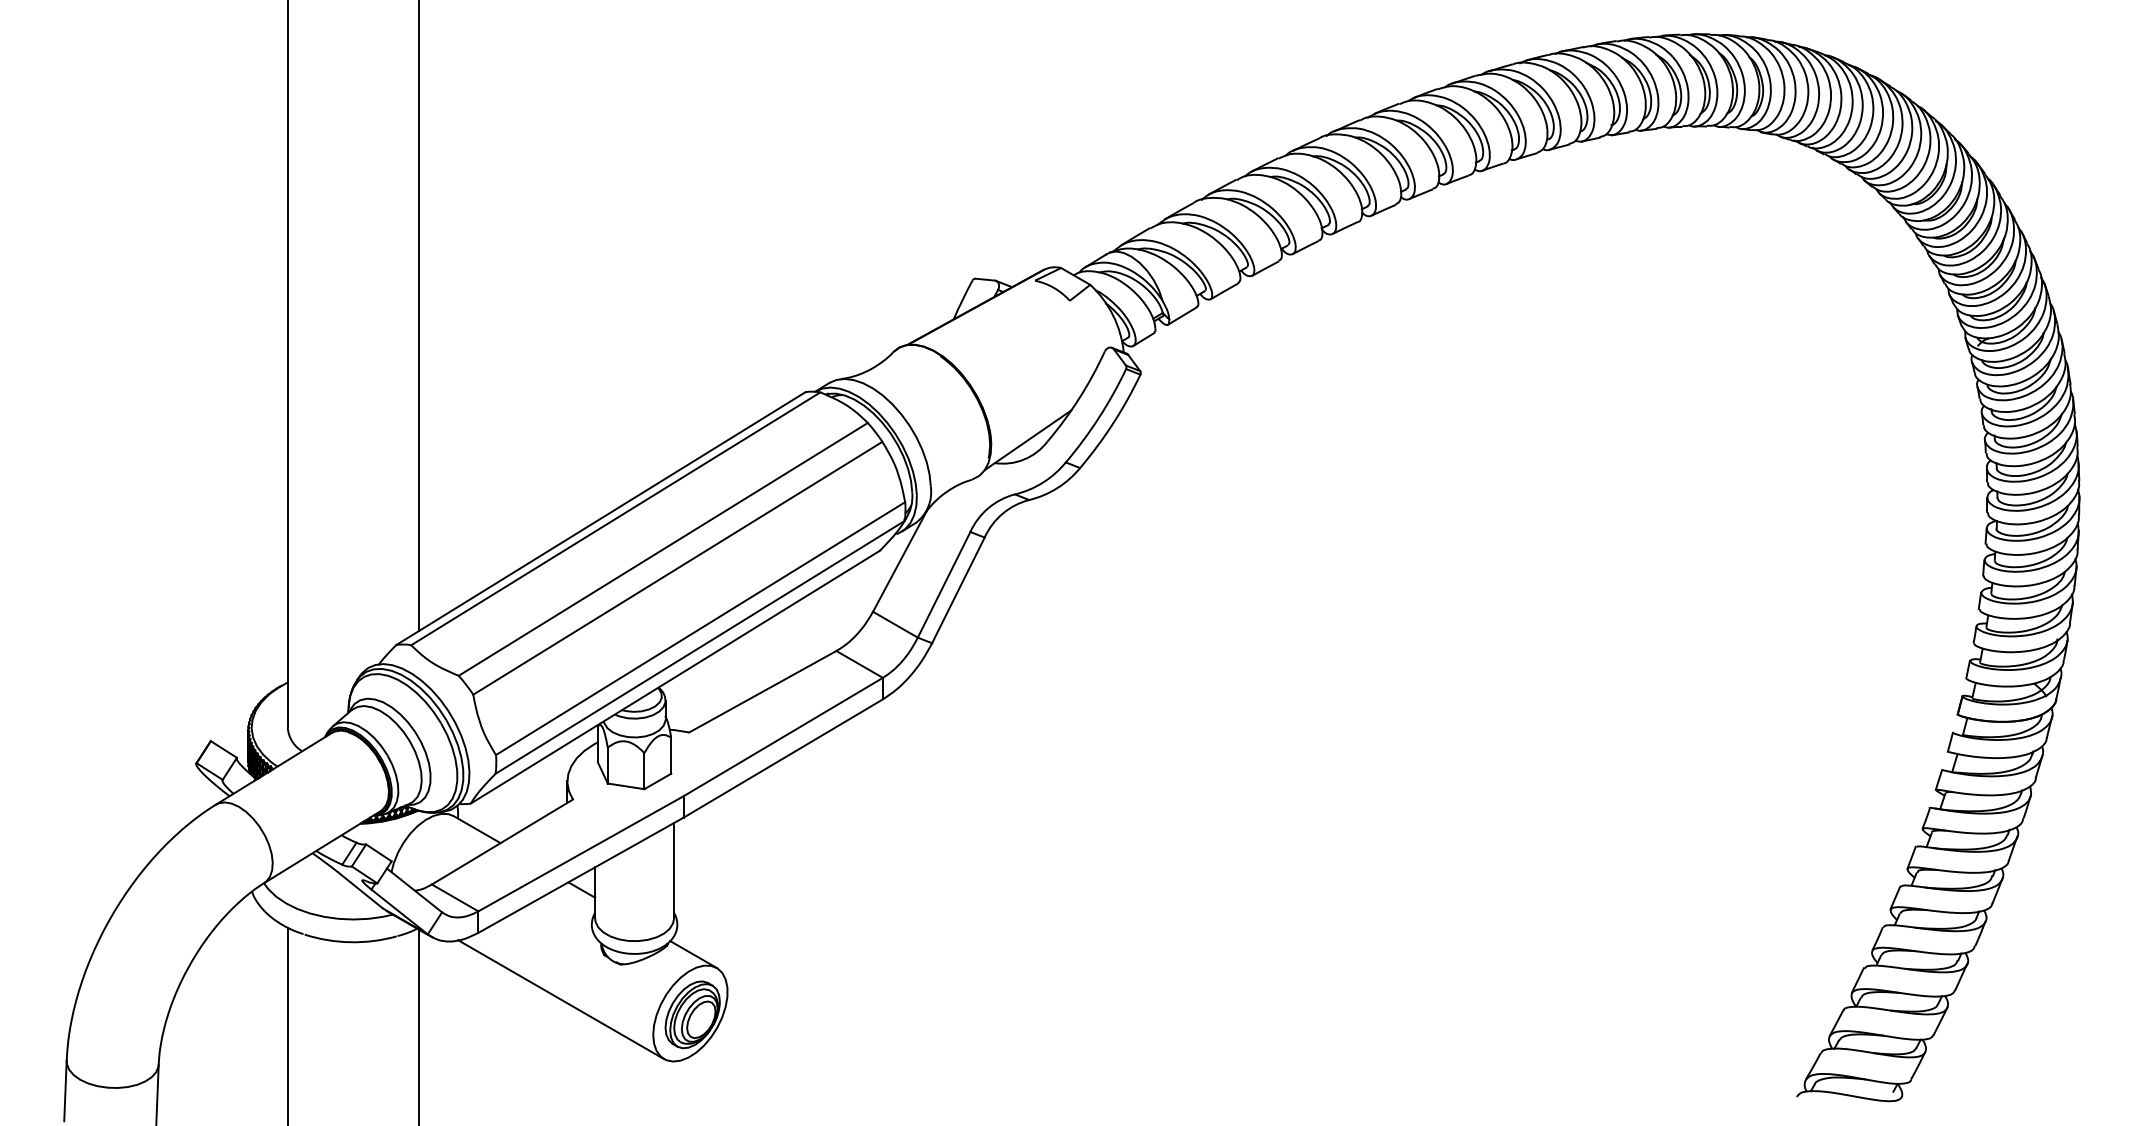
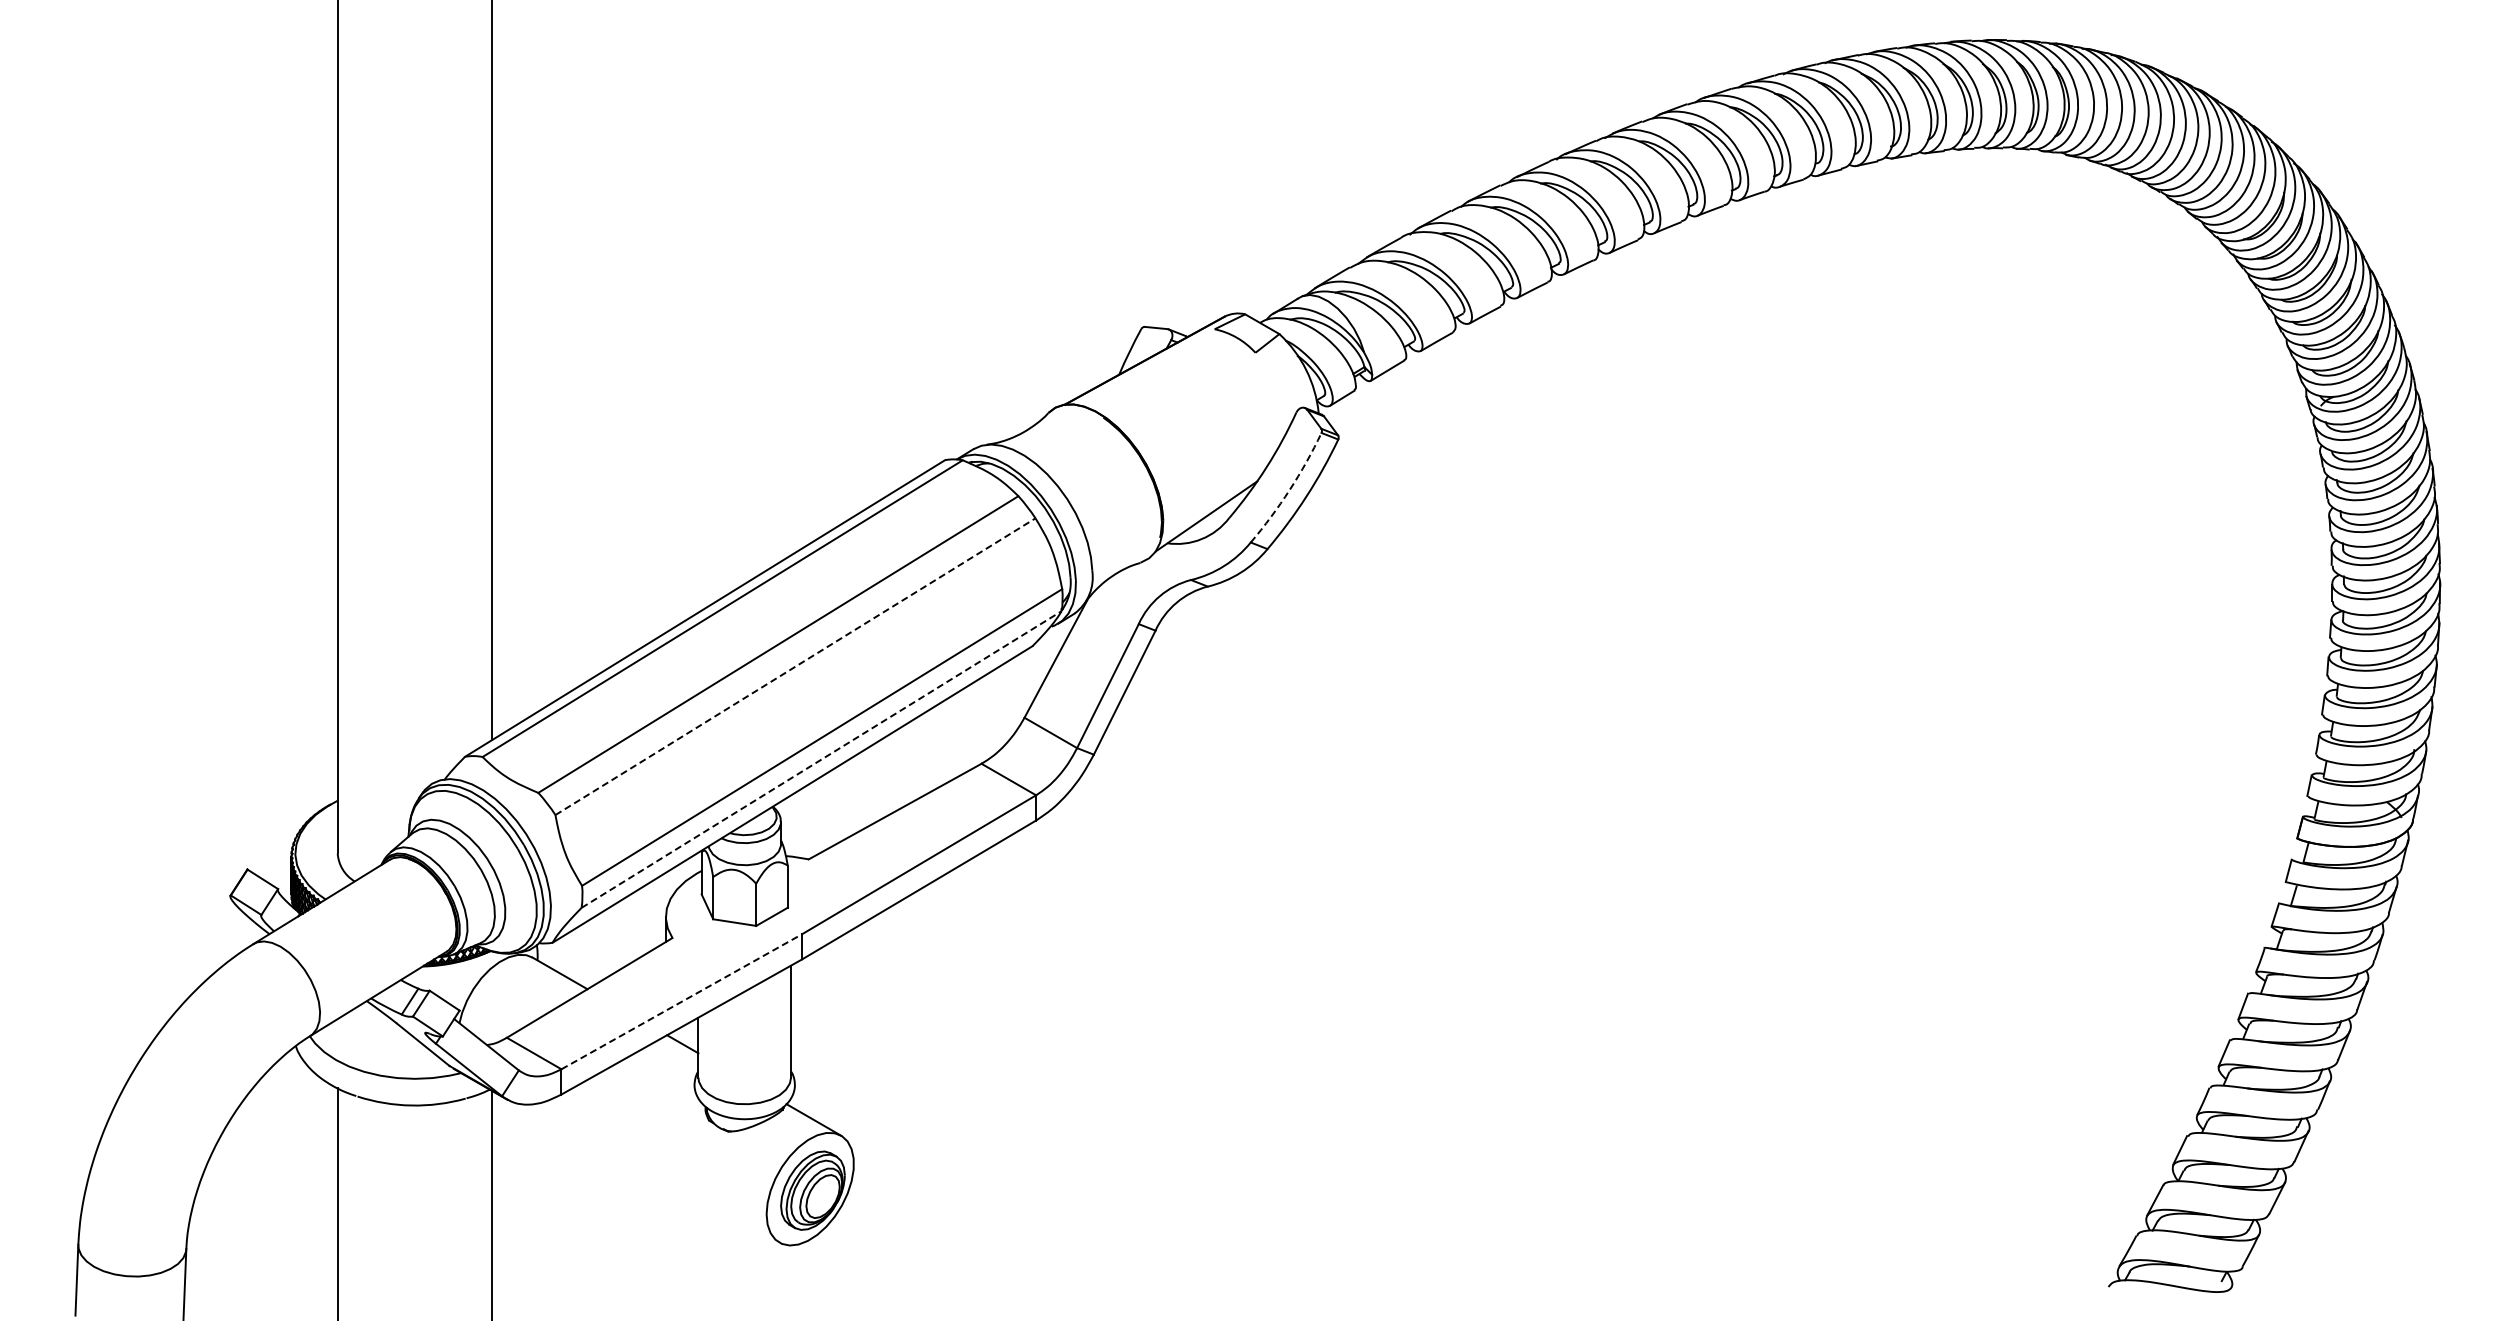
arc: (1098, 418) -> (1289, 490), solid -> dashed
line: (677, 568) -> (795, 666), solid -> dashed
line: (700, 647) -> (822, 759), solid -> dashed
line: (580, 853) -> (681, 1001), solid -> dashed
line: (561, 999) -> (658, 1172), removed

